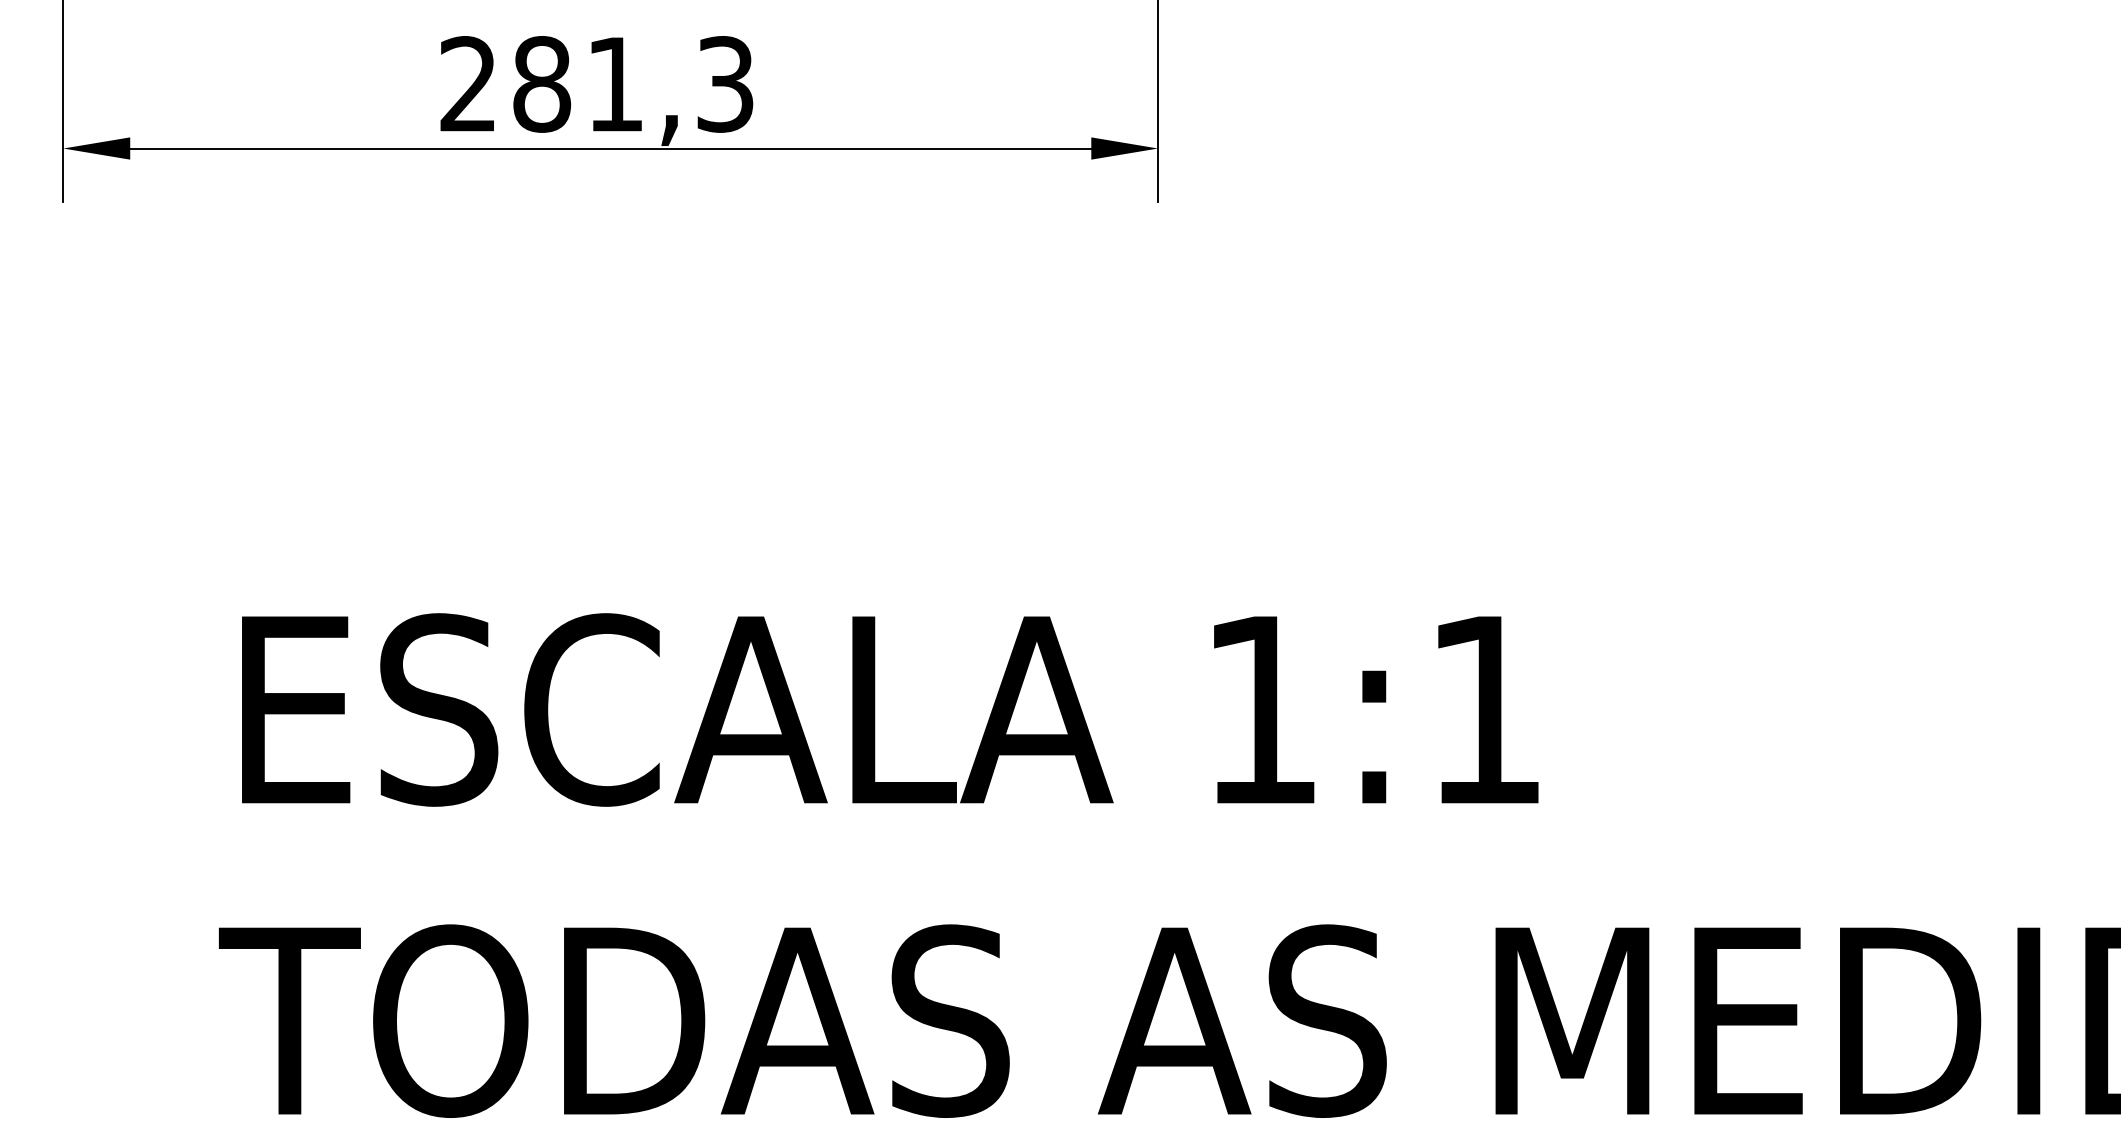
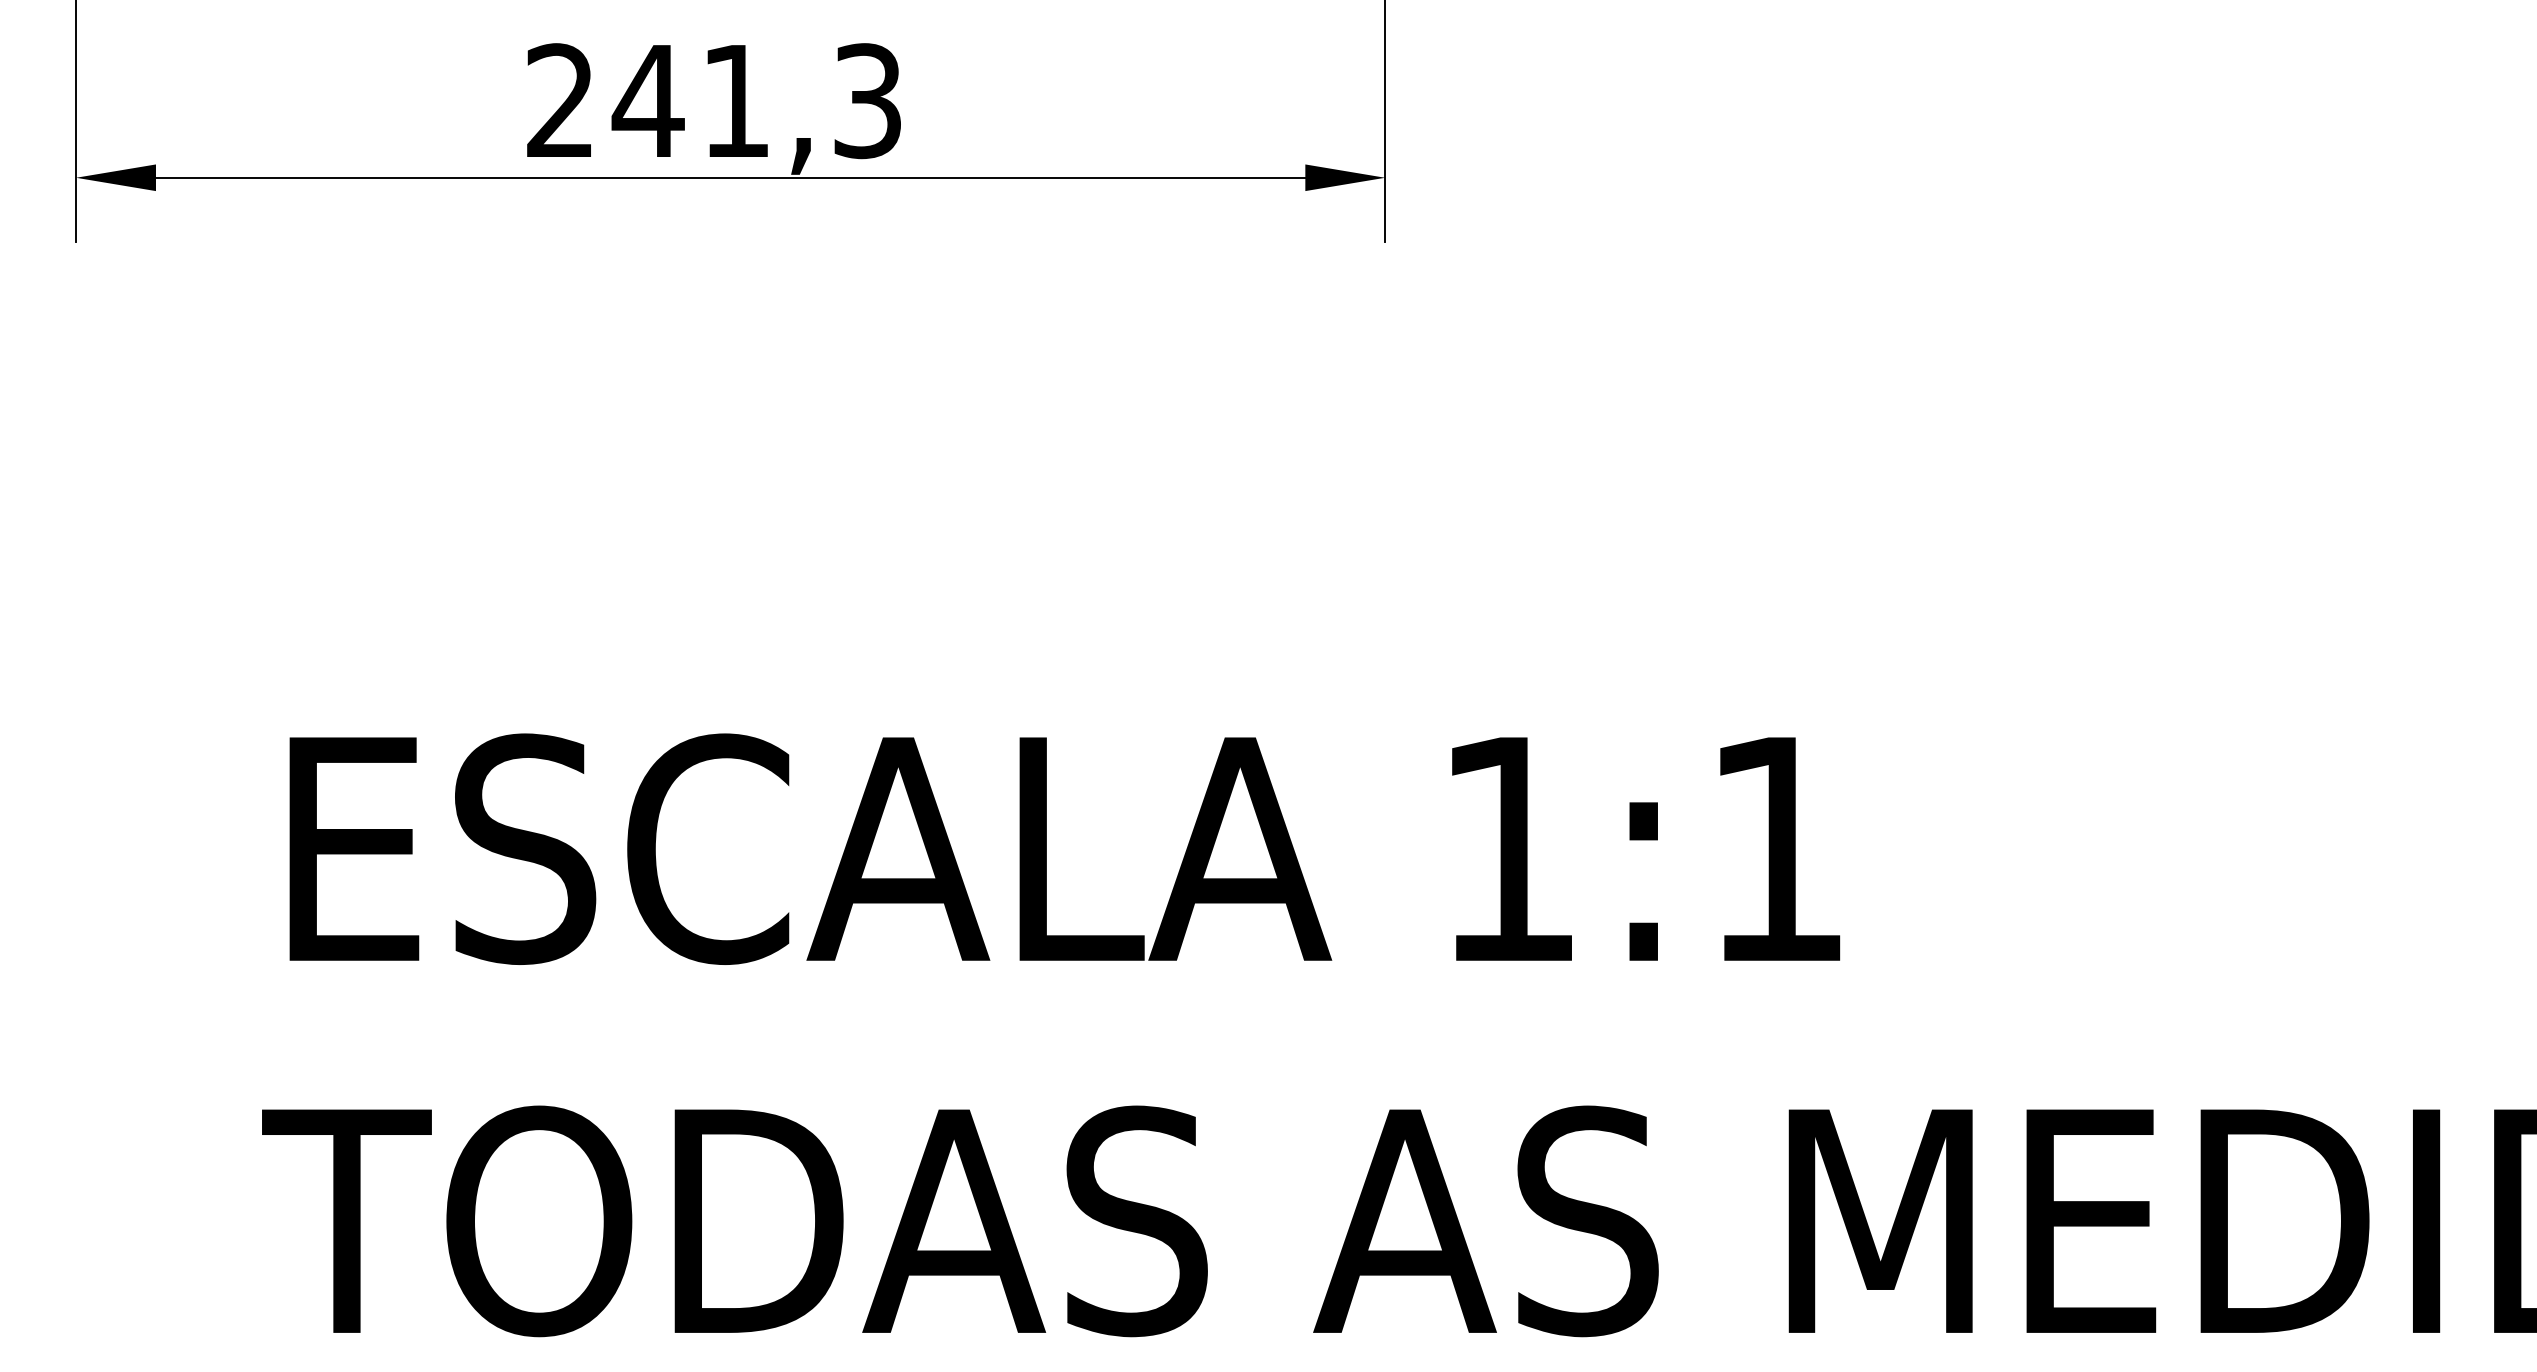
text: (541, 84) -> (647, 101), 281,3 -> 241,3

